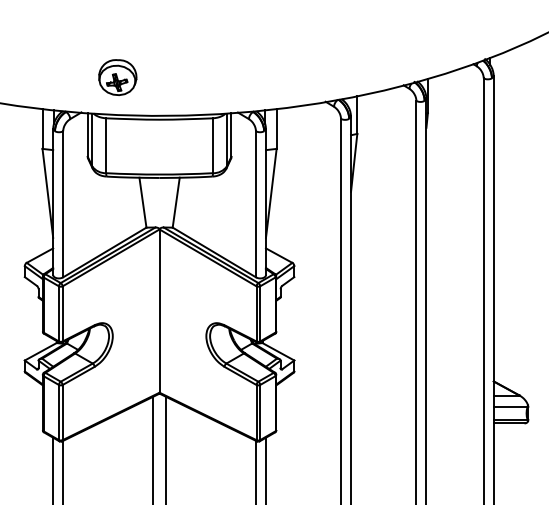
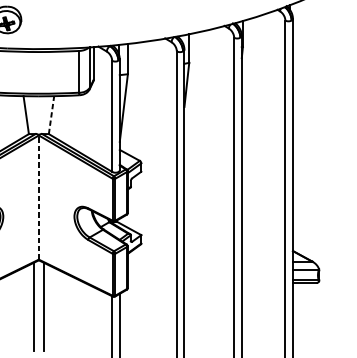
line: (176, 202) -> (51, 114), solid -> dashed
line: (159, 311) -> (38, 197), solid -> dashed

